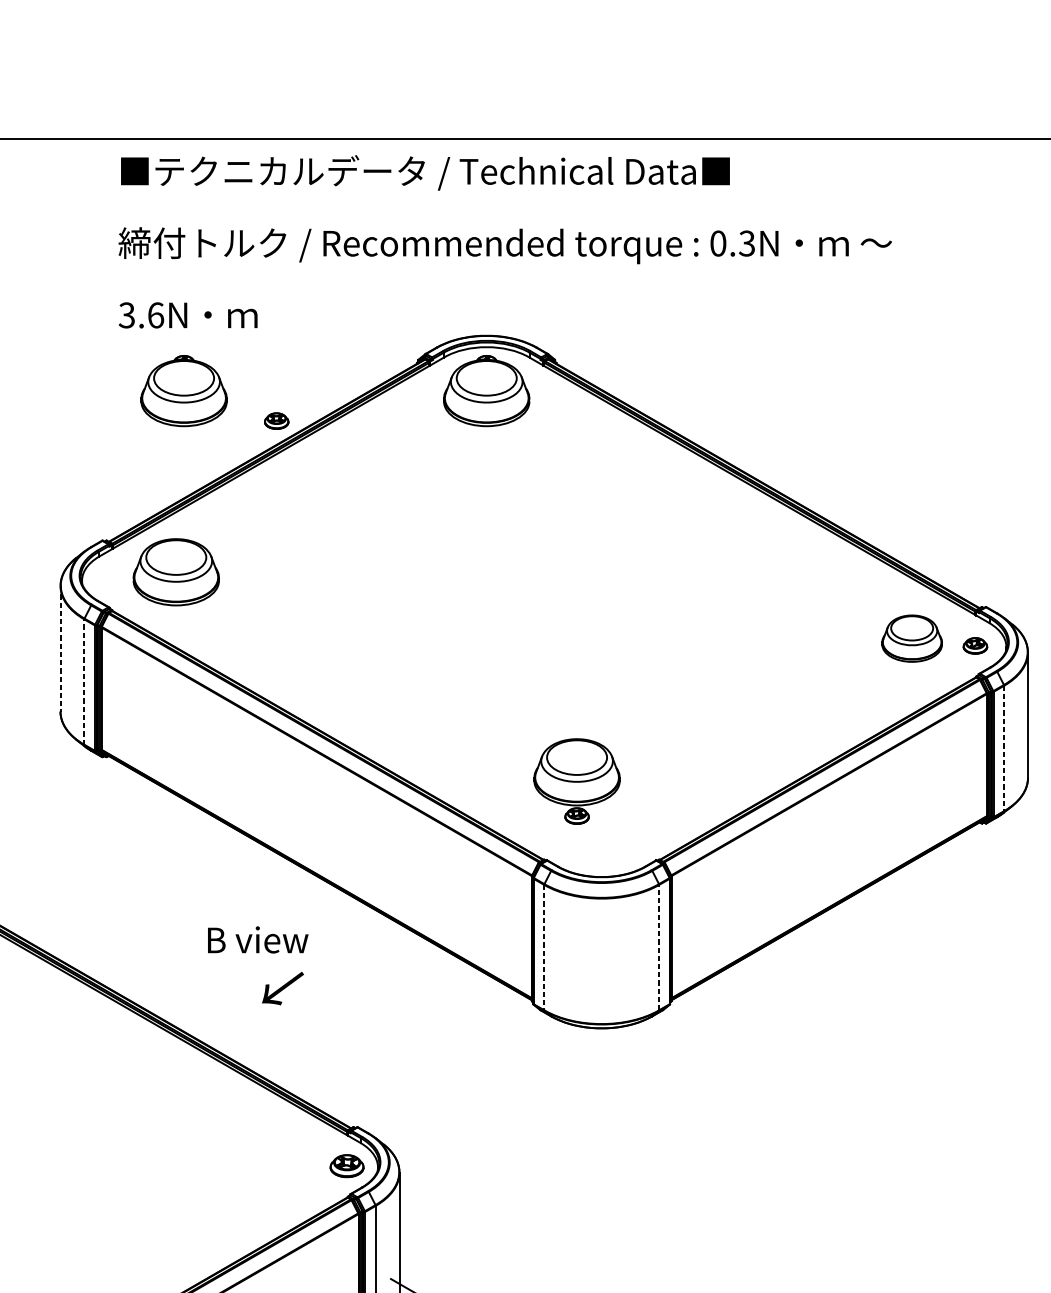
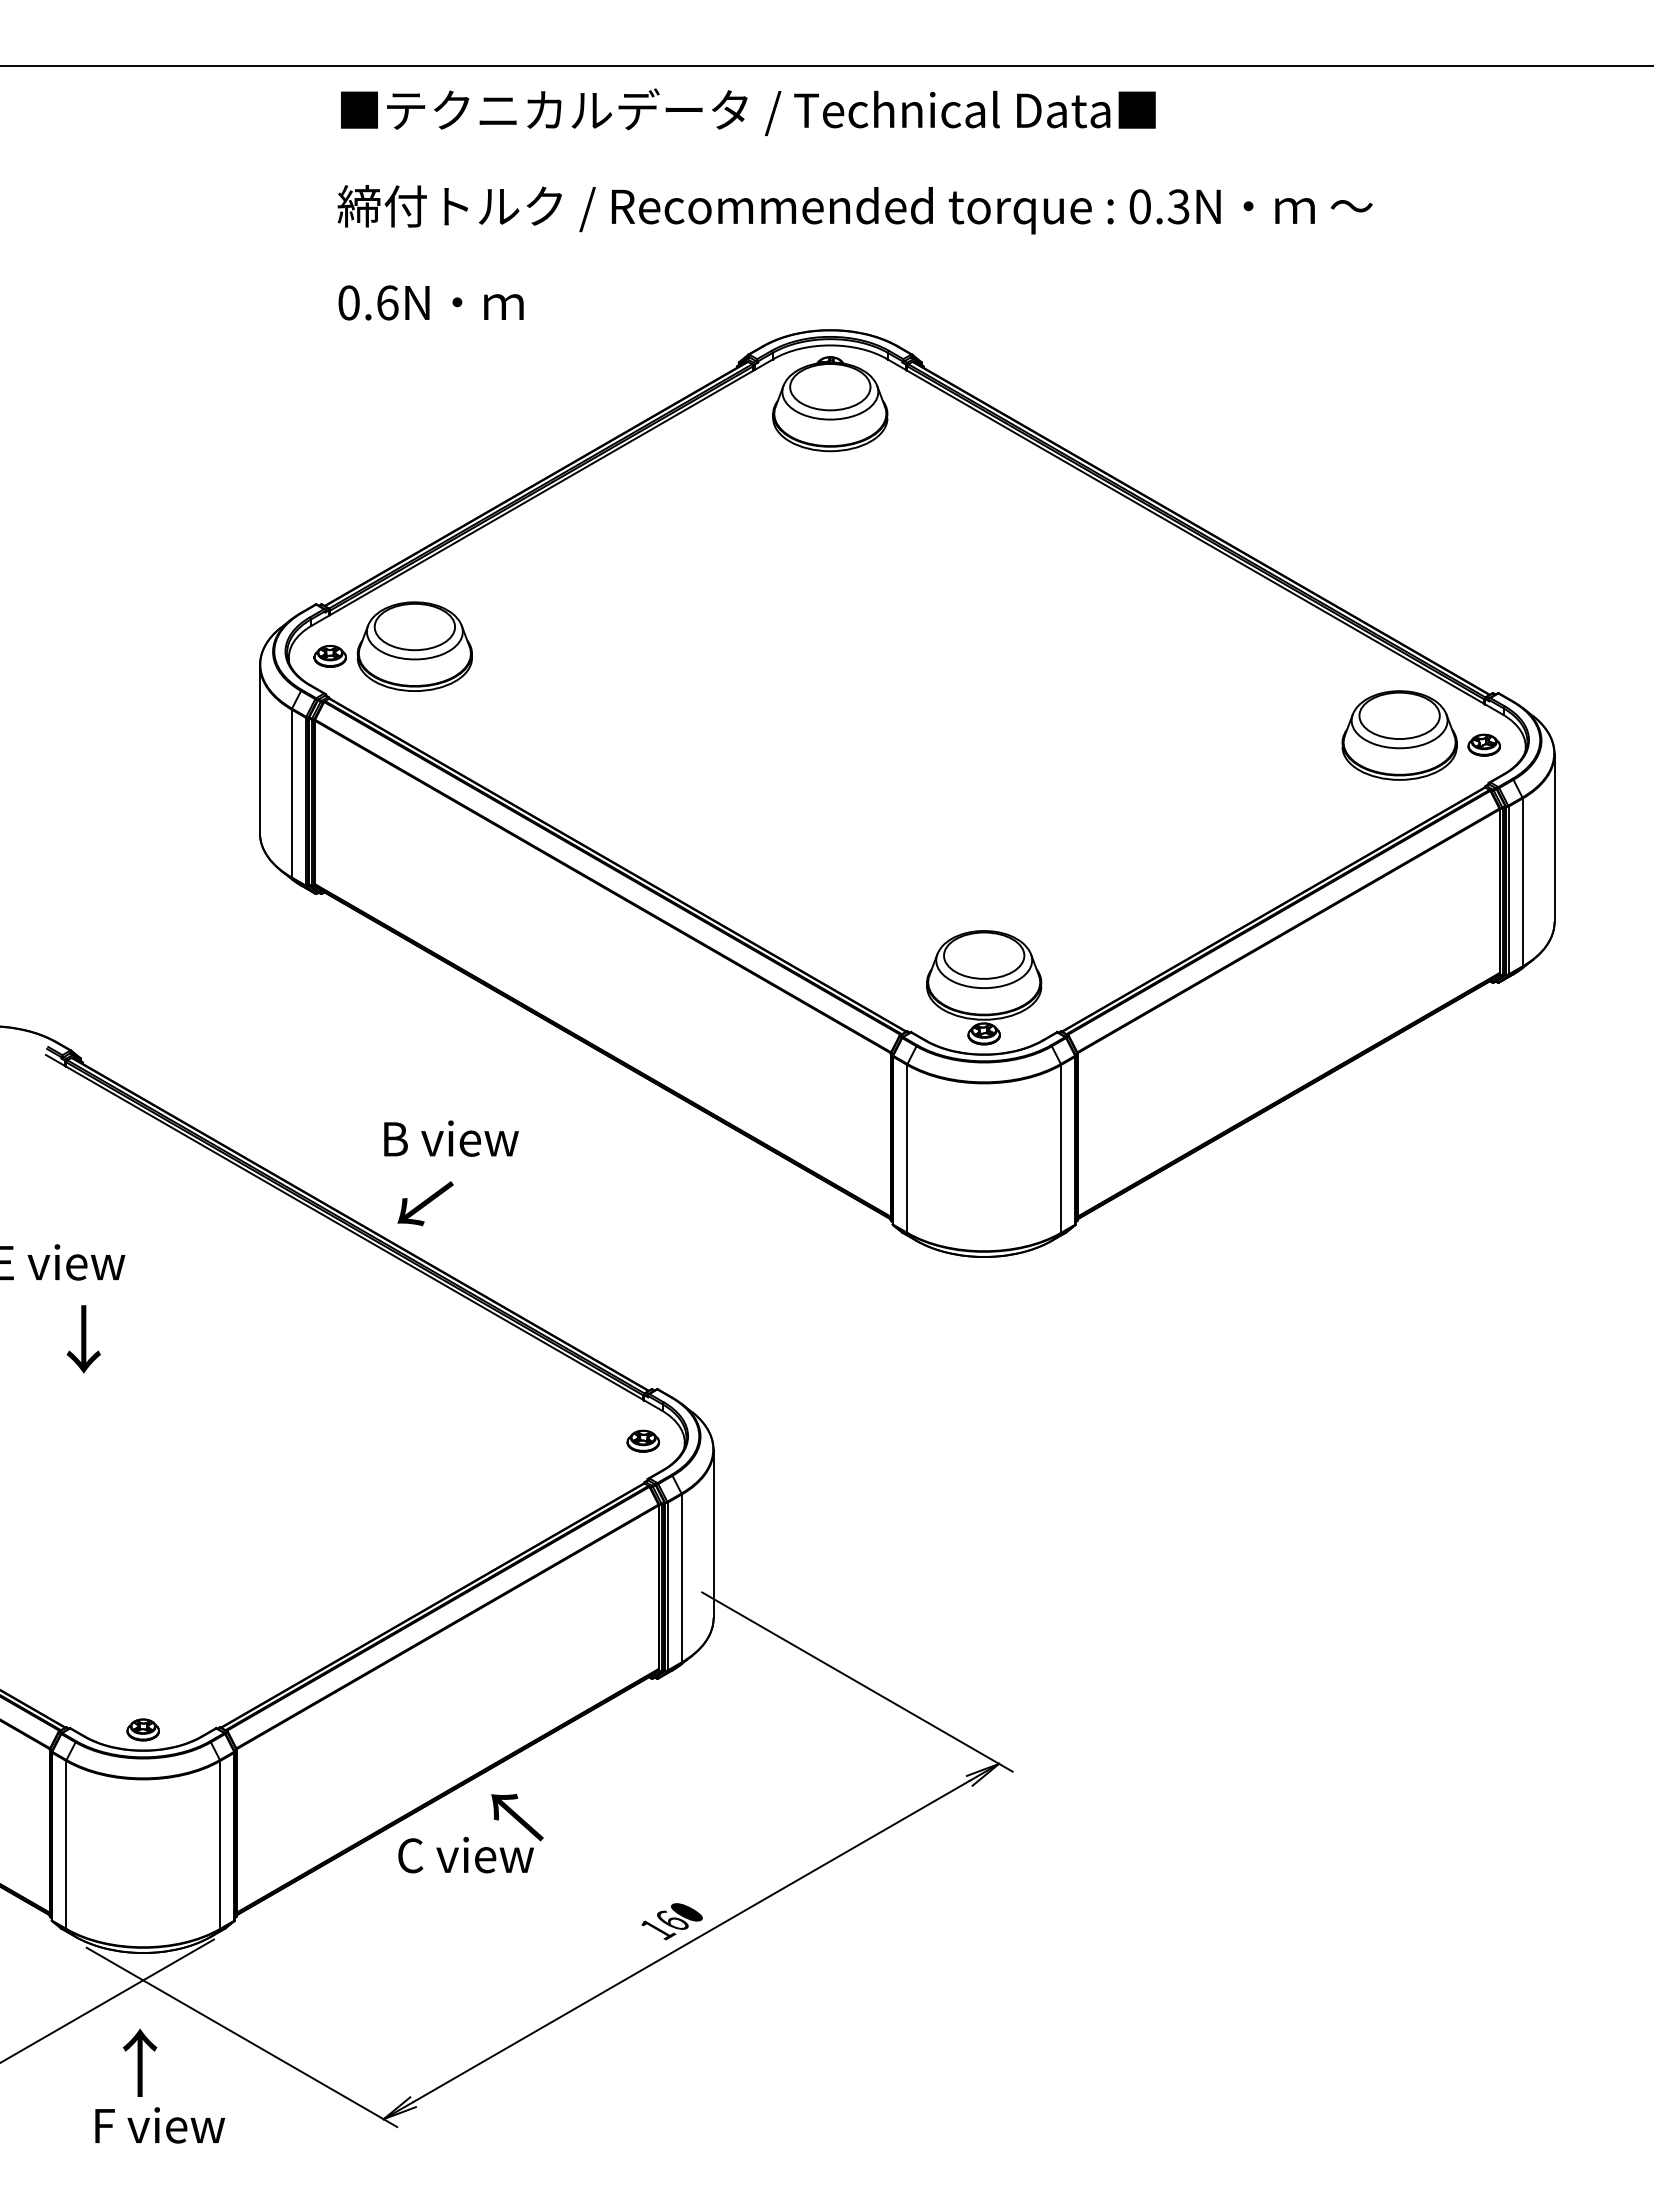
text: (126, 315) -> (348, 302), 3.6N -> 0.6N
part: (184, 391) -> (425, 404), removed
part: (276, 420) -> (329, 655), moved
part: (912, 638) -> (1399, 735), size x1.43
line: (60, 649) -> (259, 749), dashed -> solid
line: (84, 682) -> (291, 793), dashed -> solid
line: (1004, 748) -> (1522, 882), dashed -> solid
part: (577, 781) -> (984, 987), moved
text: (258, 939) -> (451, 1138), moved
line: (544, 947) -> (907, 1148), dashed -> solid
line: (659, 947) -> (1061, 1148), dashed -> solid
text: (282, 988) -> (425, 1203), moved
part: (346, 1165) -> (642, 1440), size x0.71

